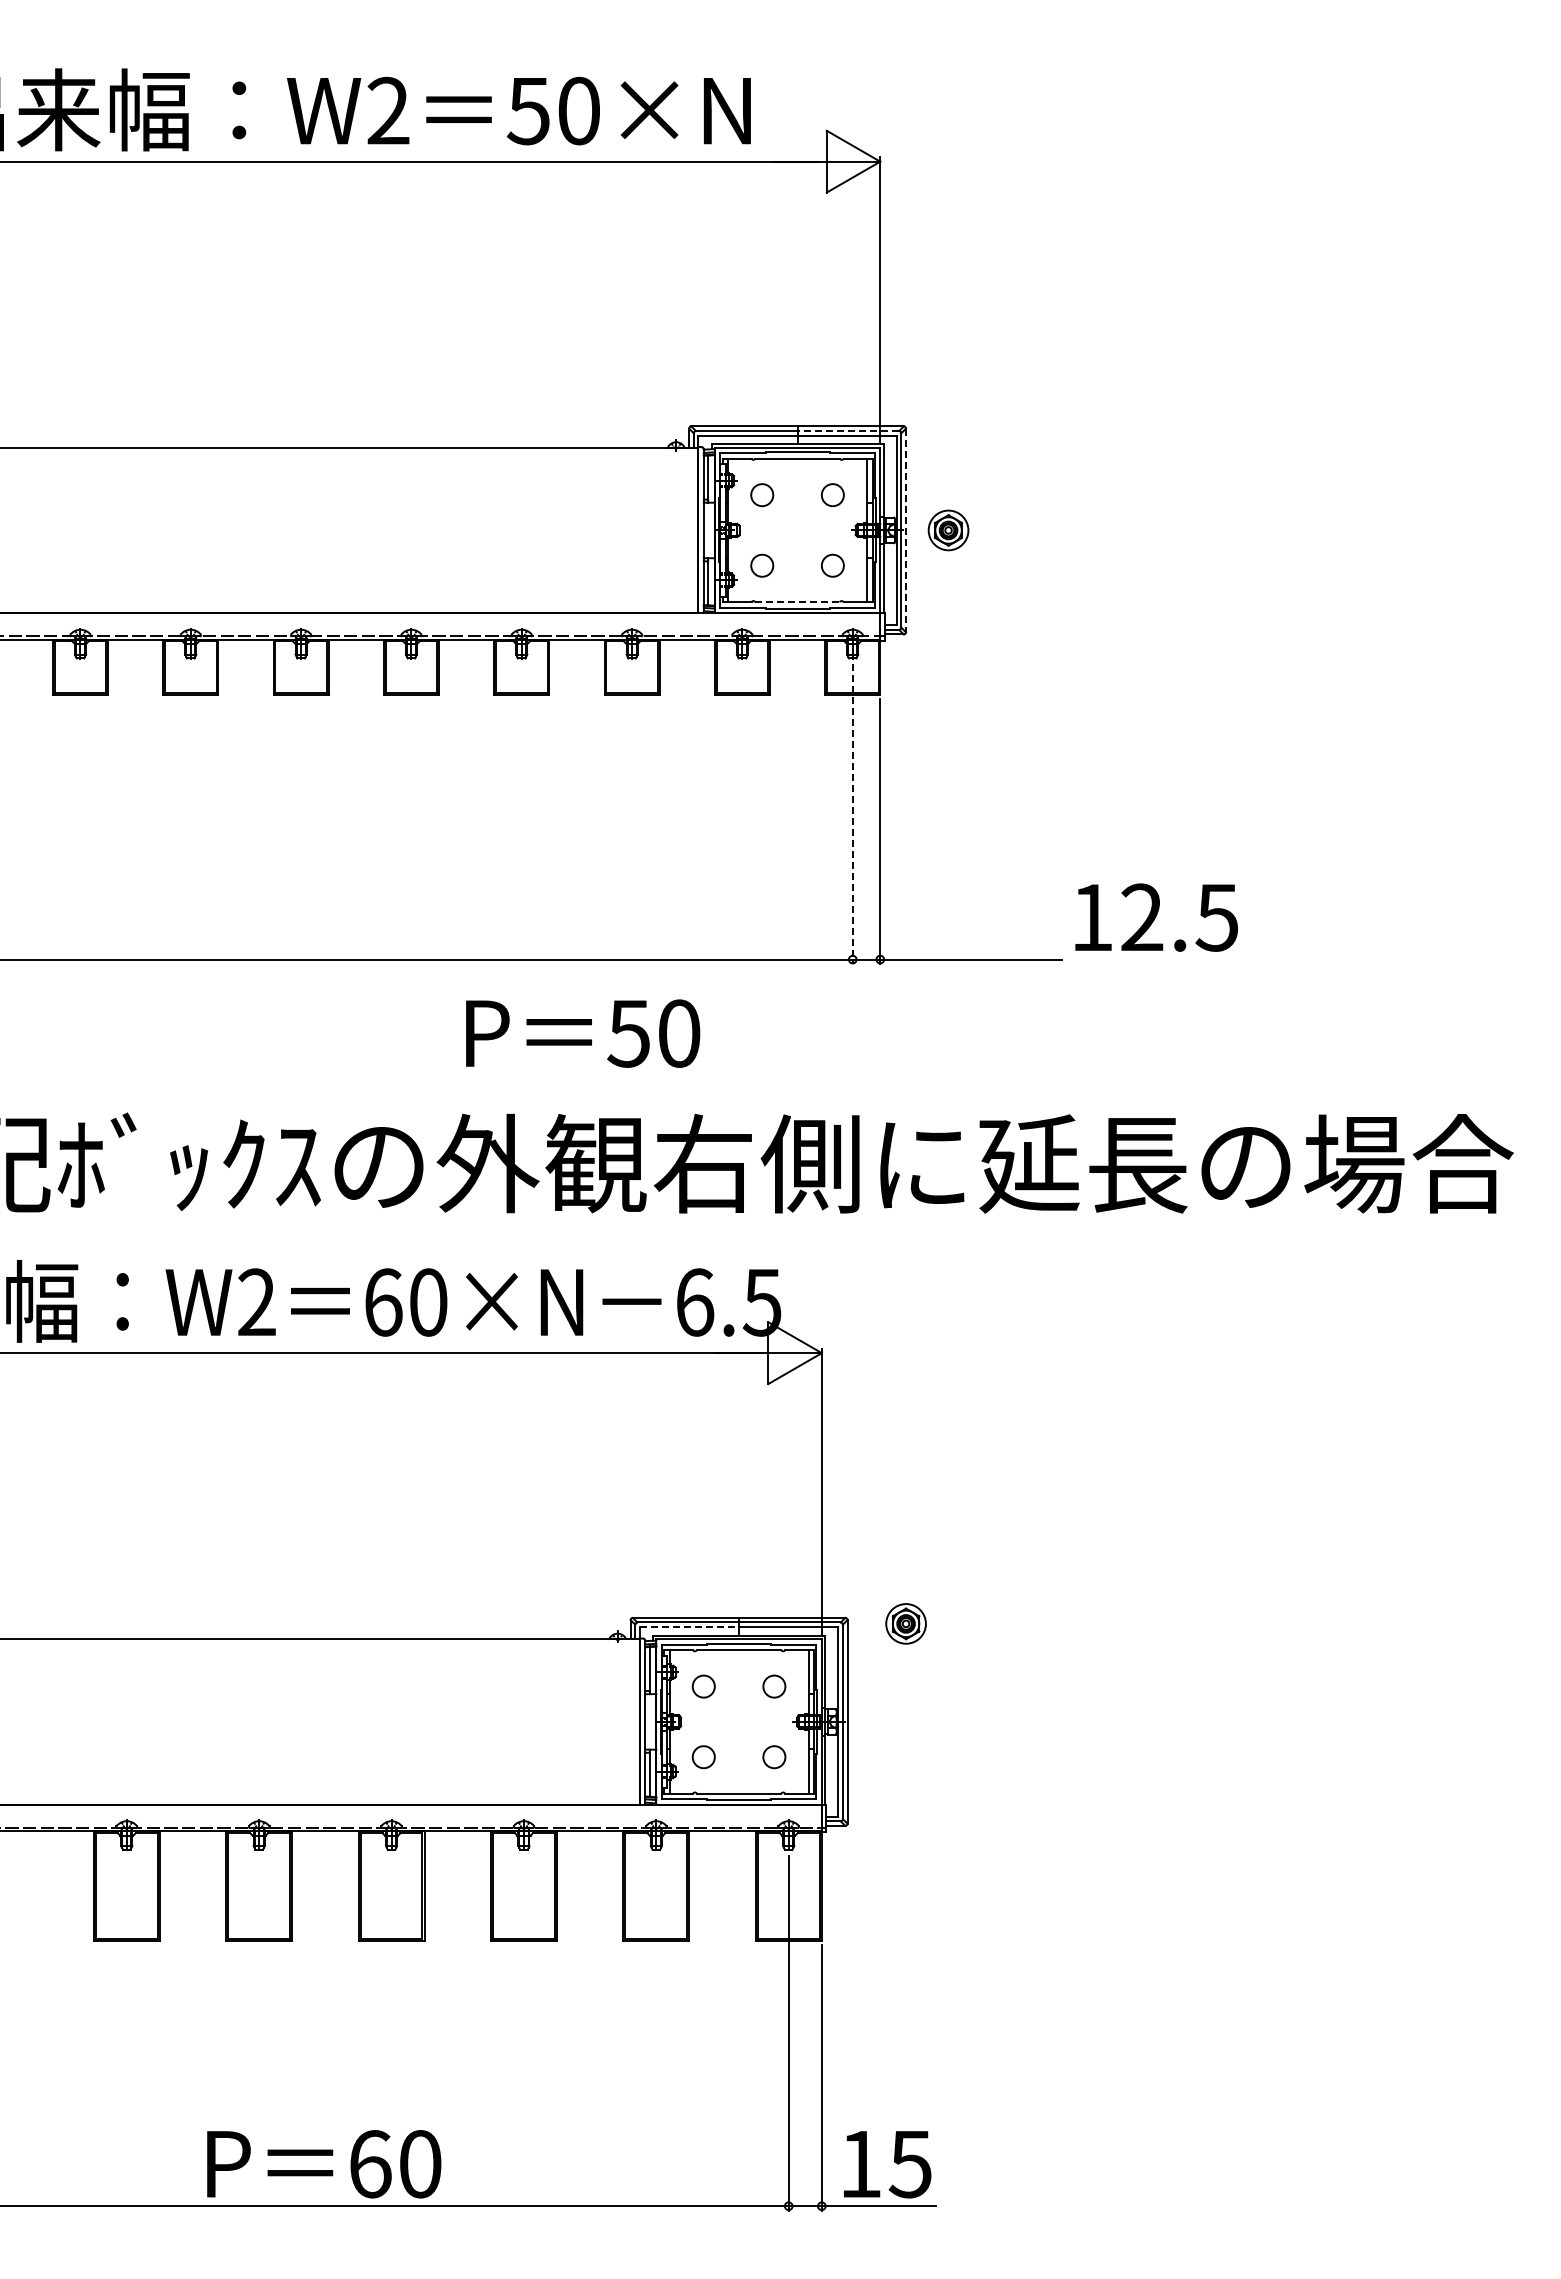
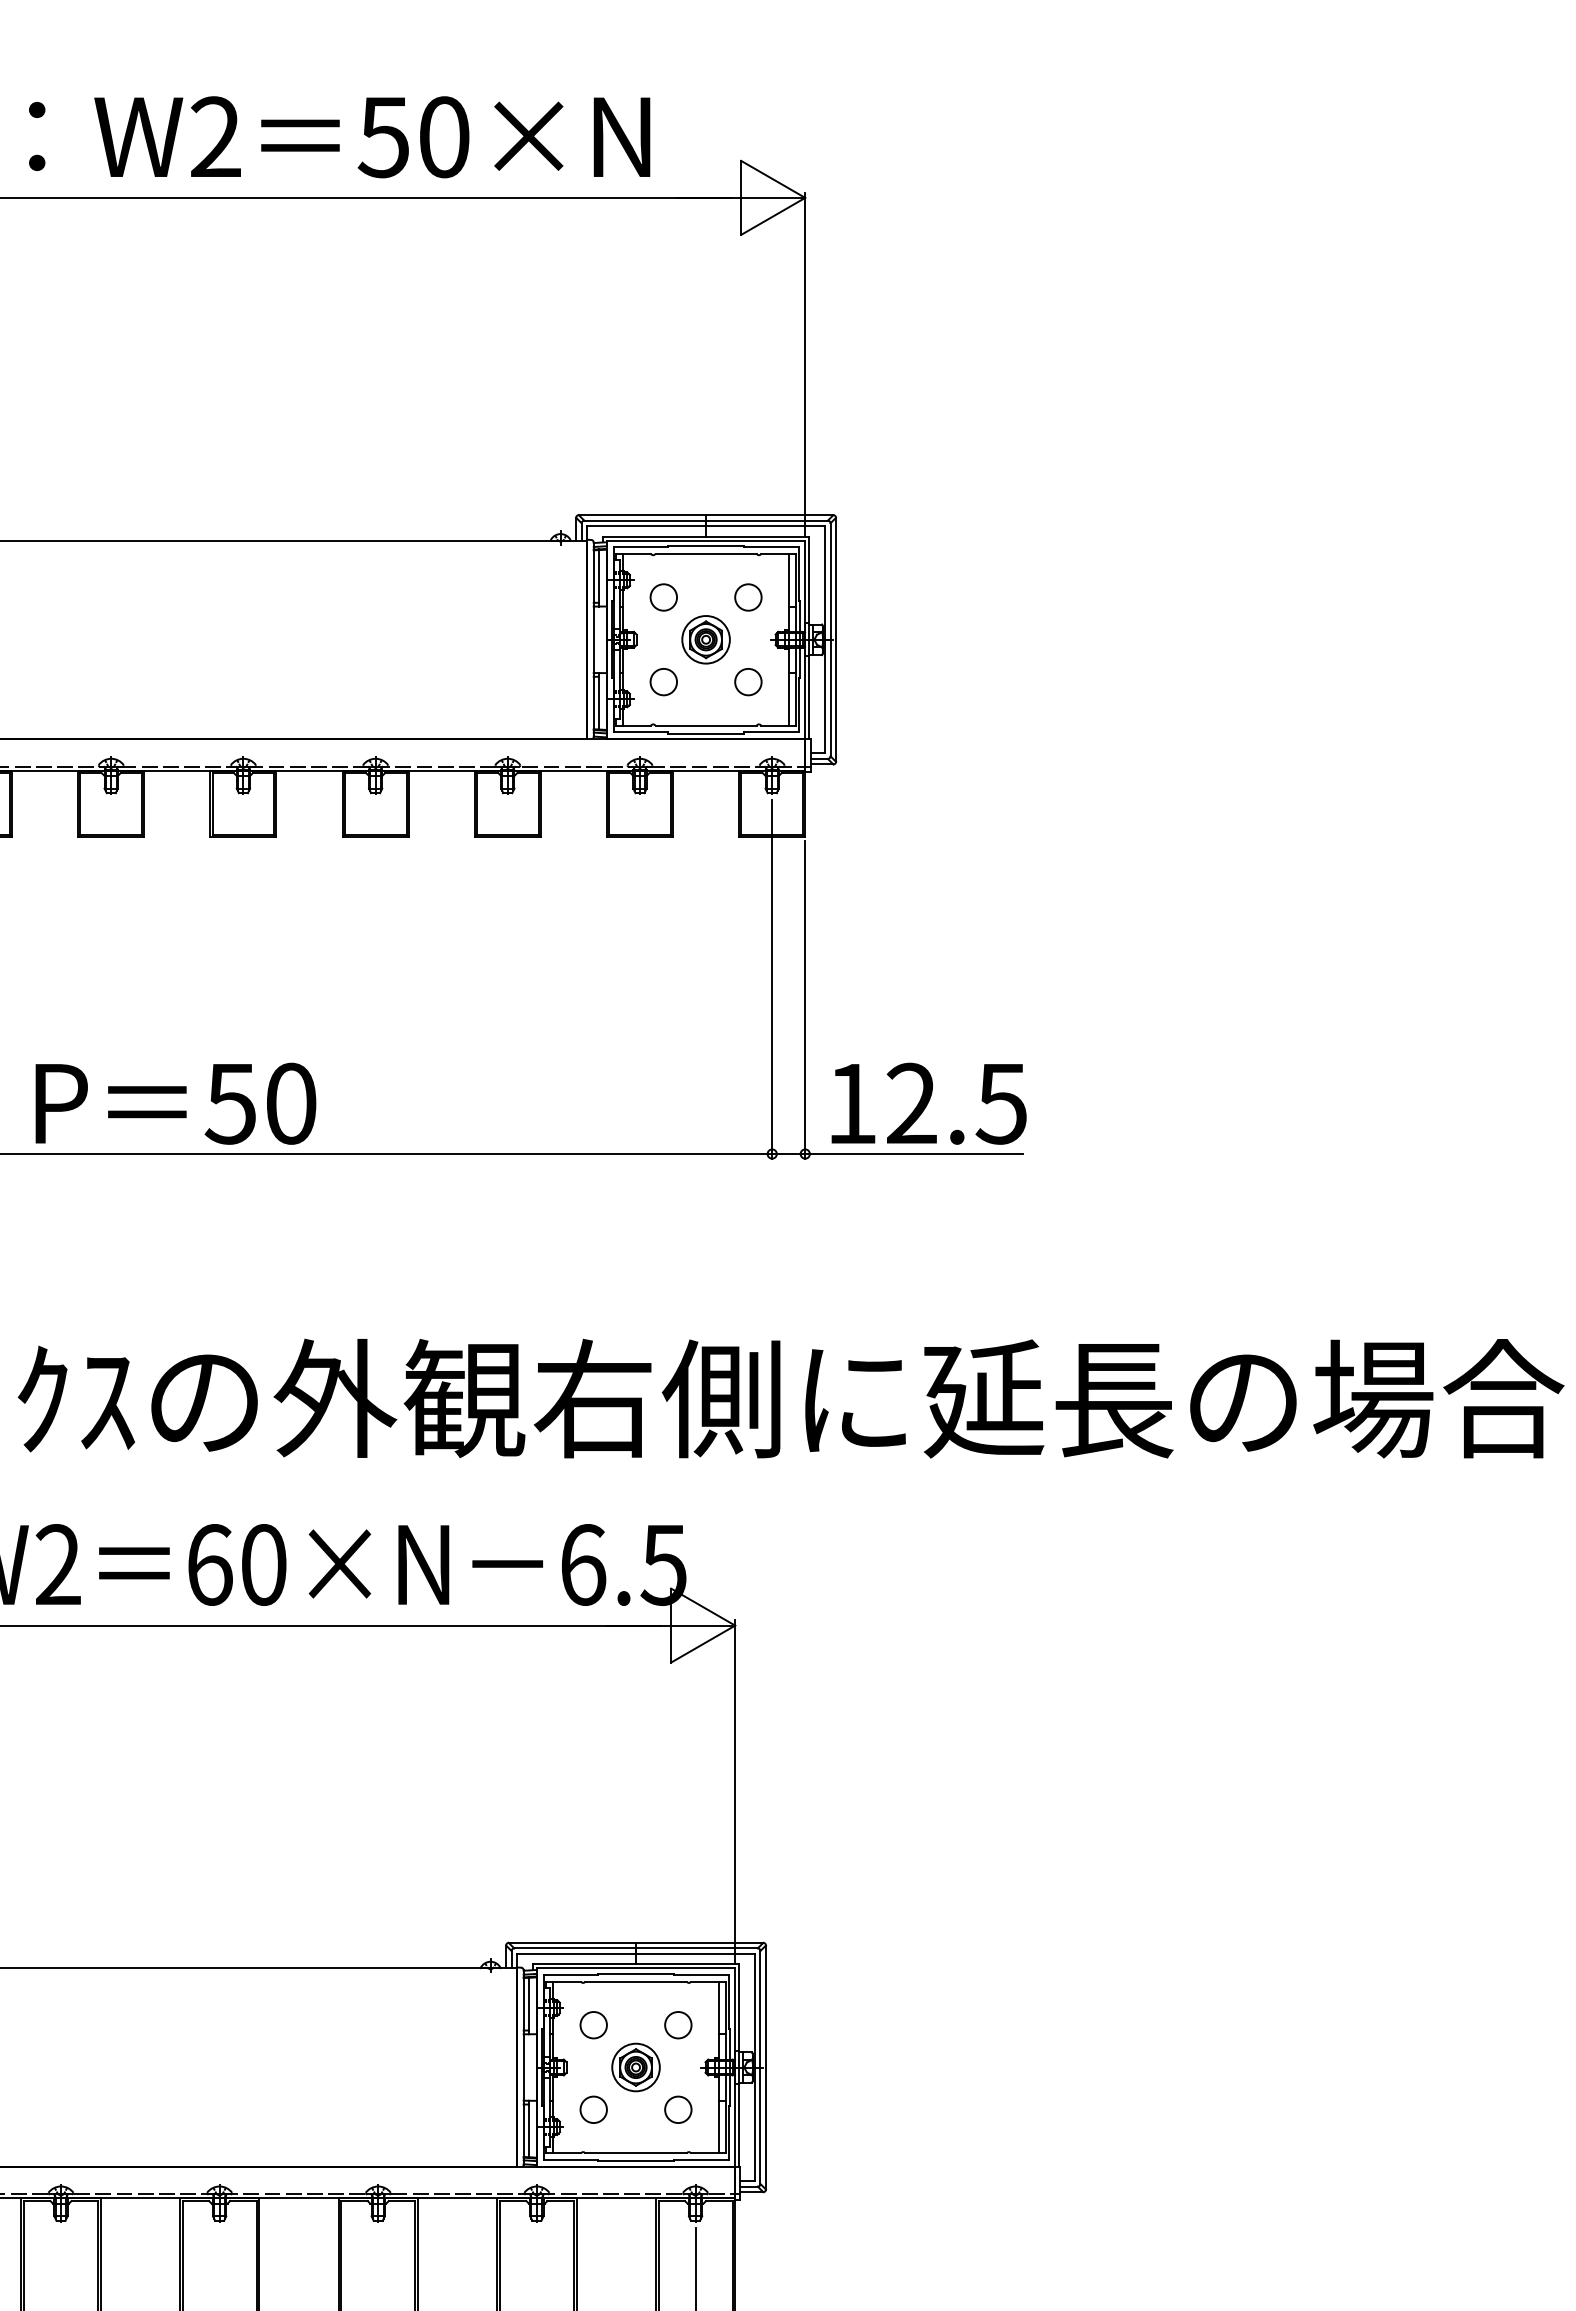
line: (848, 431) -> (767, 521), dashed -> solid
line: (905, 530) -> (835, 639), dashed -> solid
part: (948, 530) -> (706, 639), moved
line: (798, 602) -> (707, 726), dashed -> solid
line: (852, 814) -> (771, 980), dashed -> solid
text: (1156, 917) -> (928, 1103), moved
text: (583, 1033) -> (176, 1103), moved
part: (905, 1623) -> (635, 2067), moved
line: (689, 1627) -> (576, 1954), dashed -> solid

